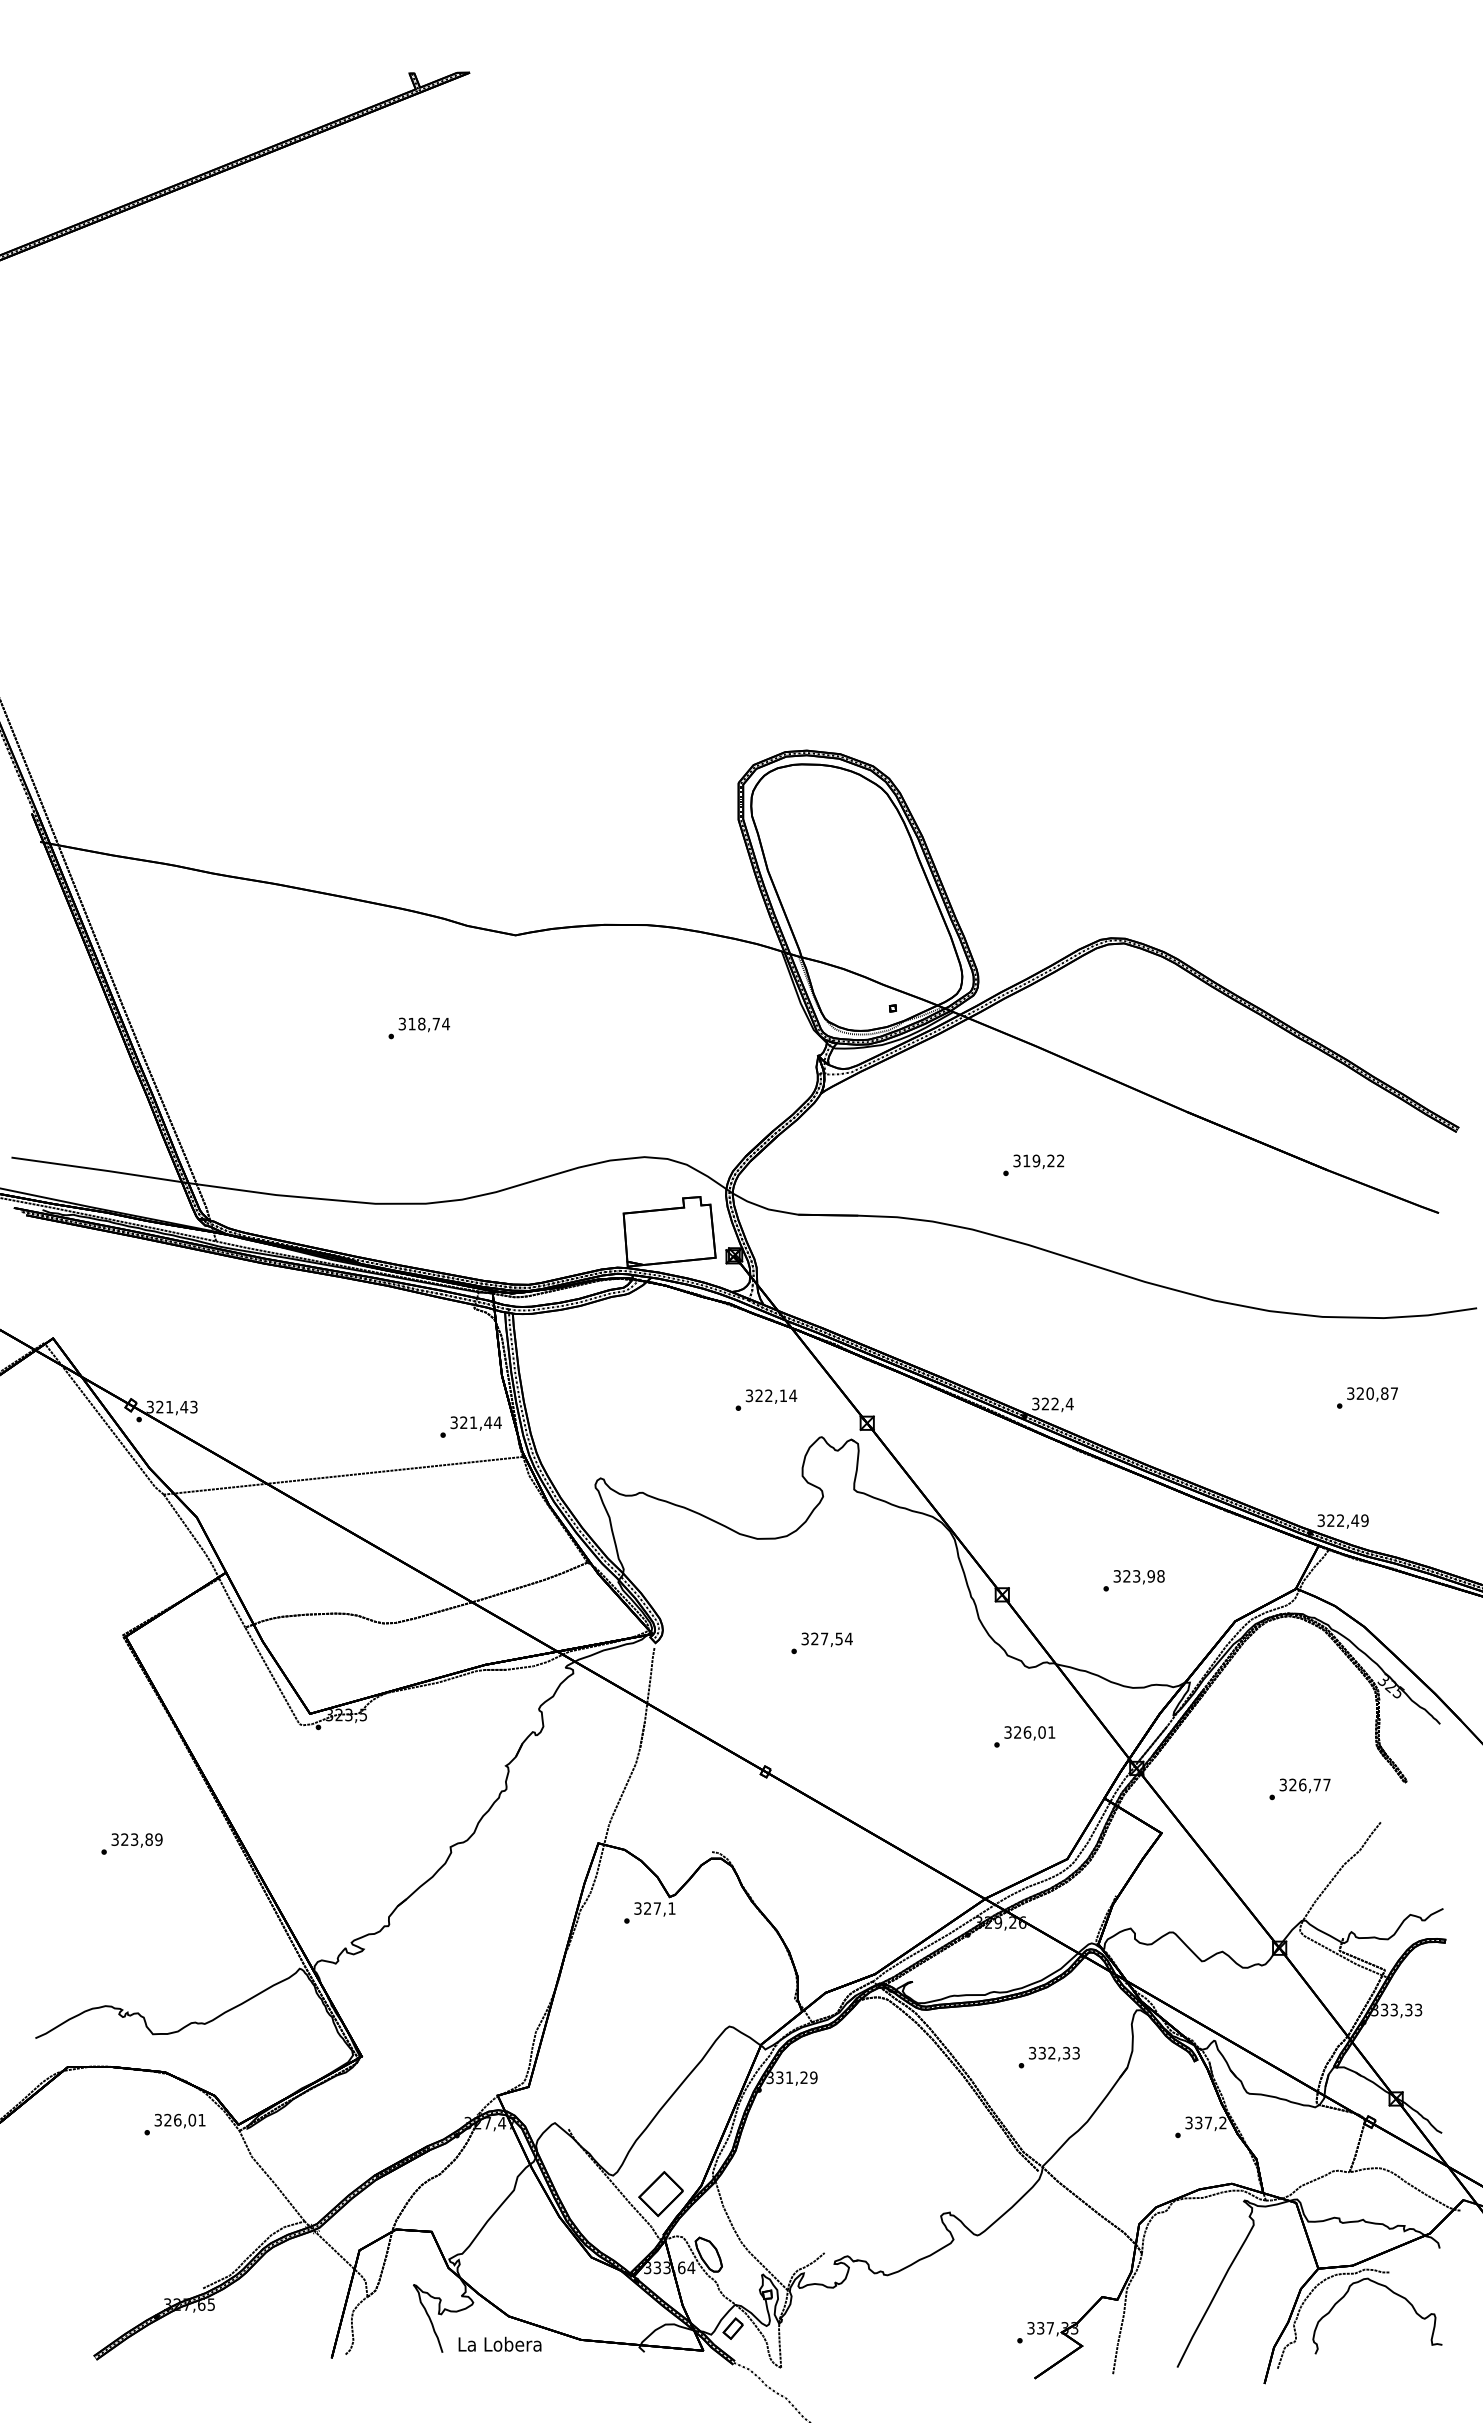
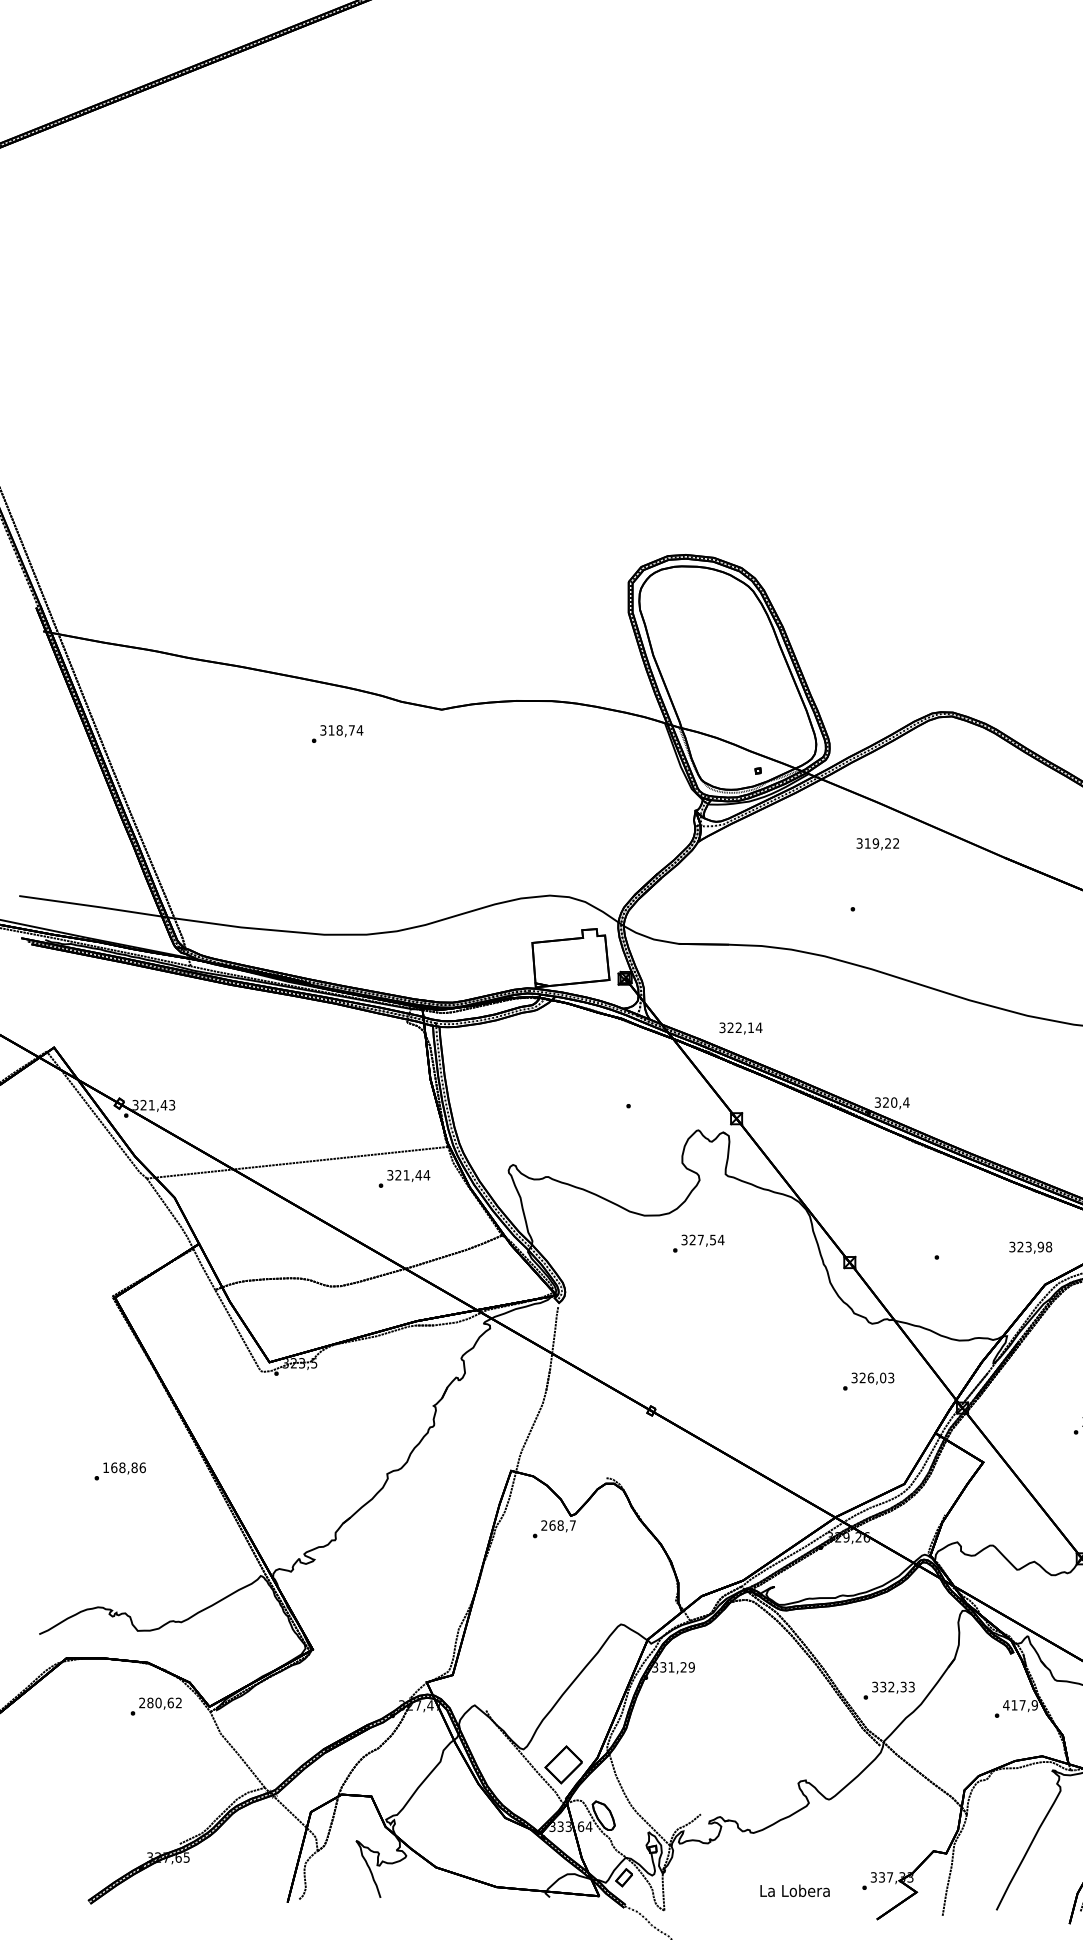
text: (419, 1028) -> (337, 734), moved
text: (1038, 1161) -> (877, 843), moved
text: (771, 1396) -> (740, 1028), moved
text: (1055, 1403) -> (894, 1102), 322,4 -> 320,4
text: (470, 1426) -> (403, 1178), moved
text: (1138, 1577) -> (1030, 1248), moved
text: (821, 1642) -> (698, 1242), moved
text: (1051, 1732) -> (891, 1377), 326,01 -> 326,03
text: (136, 1839) -> (123, 1467), 323,89 -> 168,86
text: (654, 1908) -> (558, 1525), 327,1 -> 268,7
text: (1048, 2057) -> (888, 1690), moved
text: (179, 2119) -> (160, 1702), 326,01 -> 280,62
text: (1205, 2122) -> (1020, 1704), 337,2 -> 417,9
text: (499, 2343) -> (794, 1890), moved

